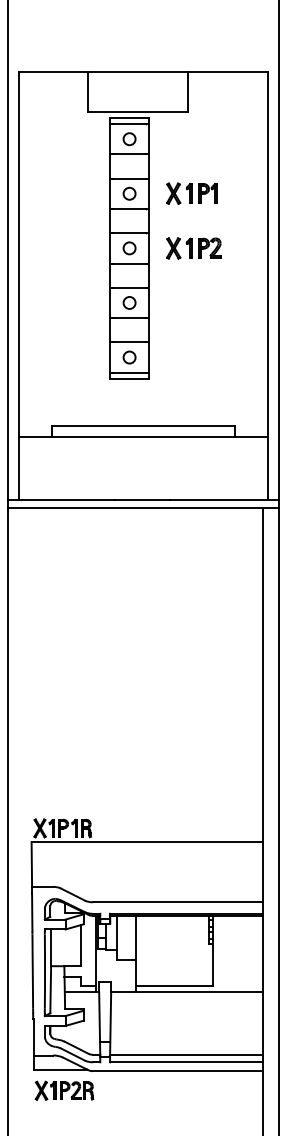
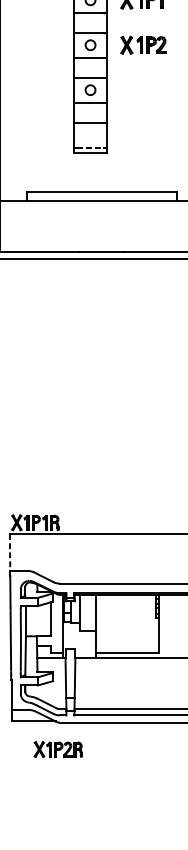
circle: (129, 357) -> (90, 135), removed
line: (130, 372) -> (91, 147), solid -> dashed
line: (31, 865) -> (9, 553), solid -> dashed
part: (64, 1090) -> (58, 749), moved

